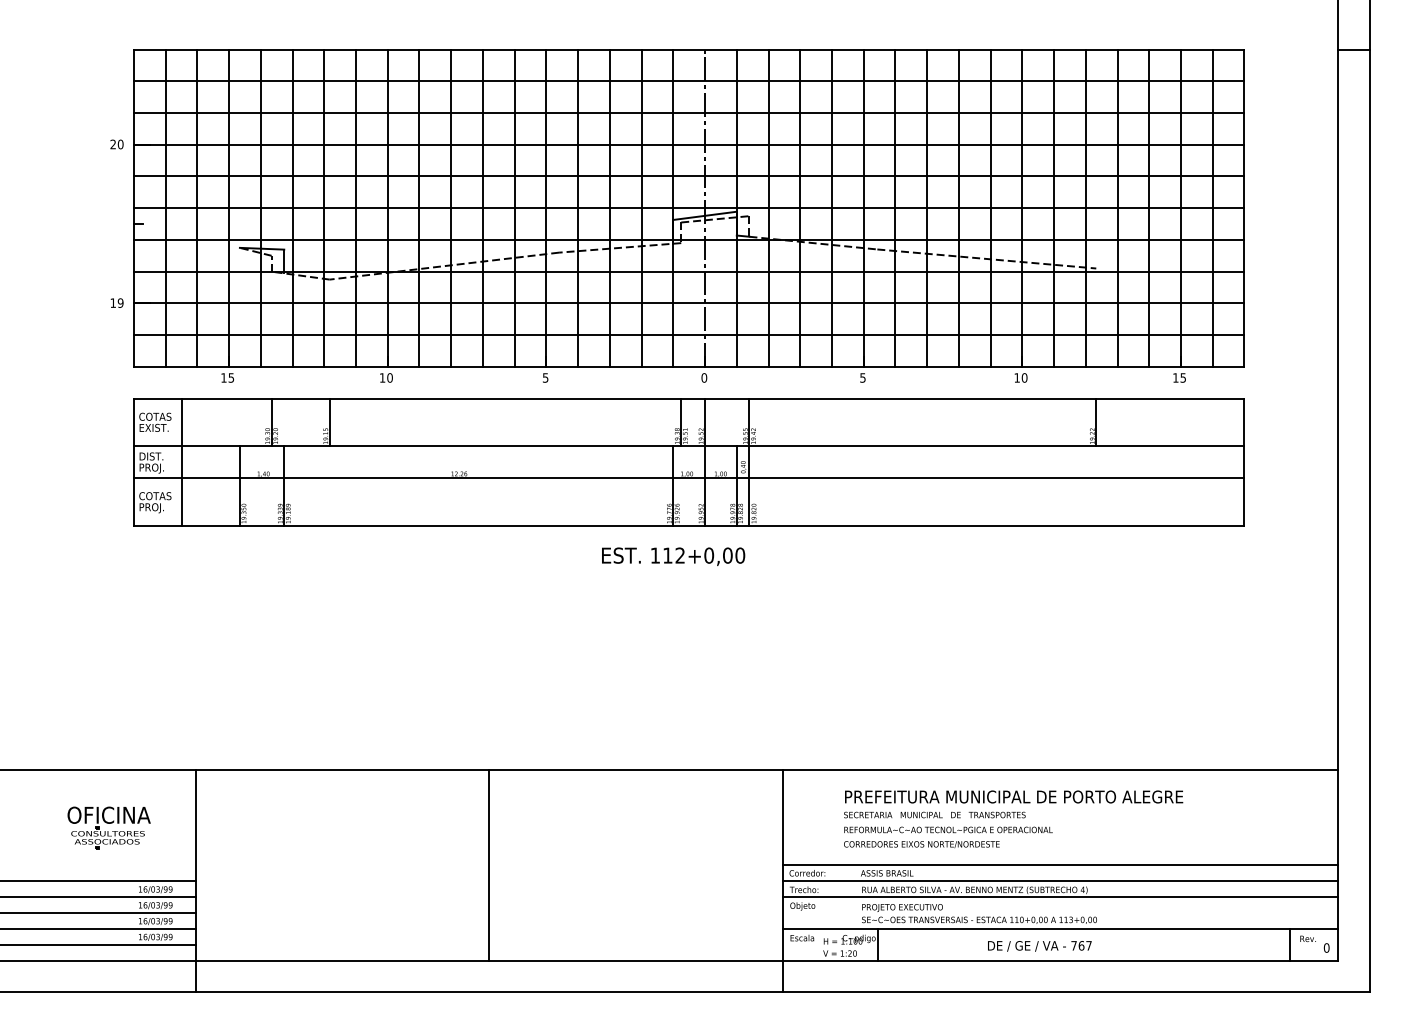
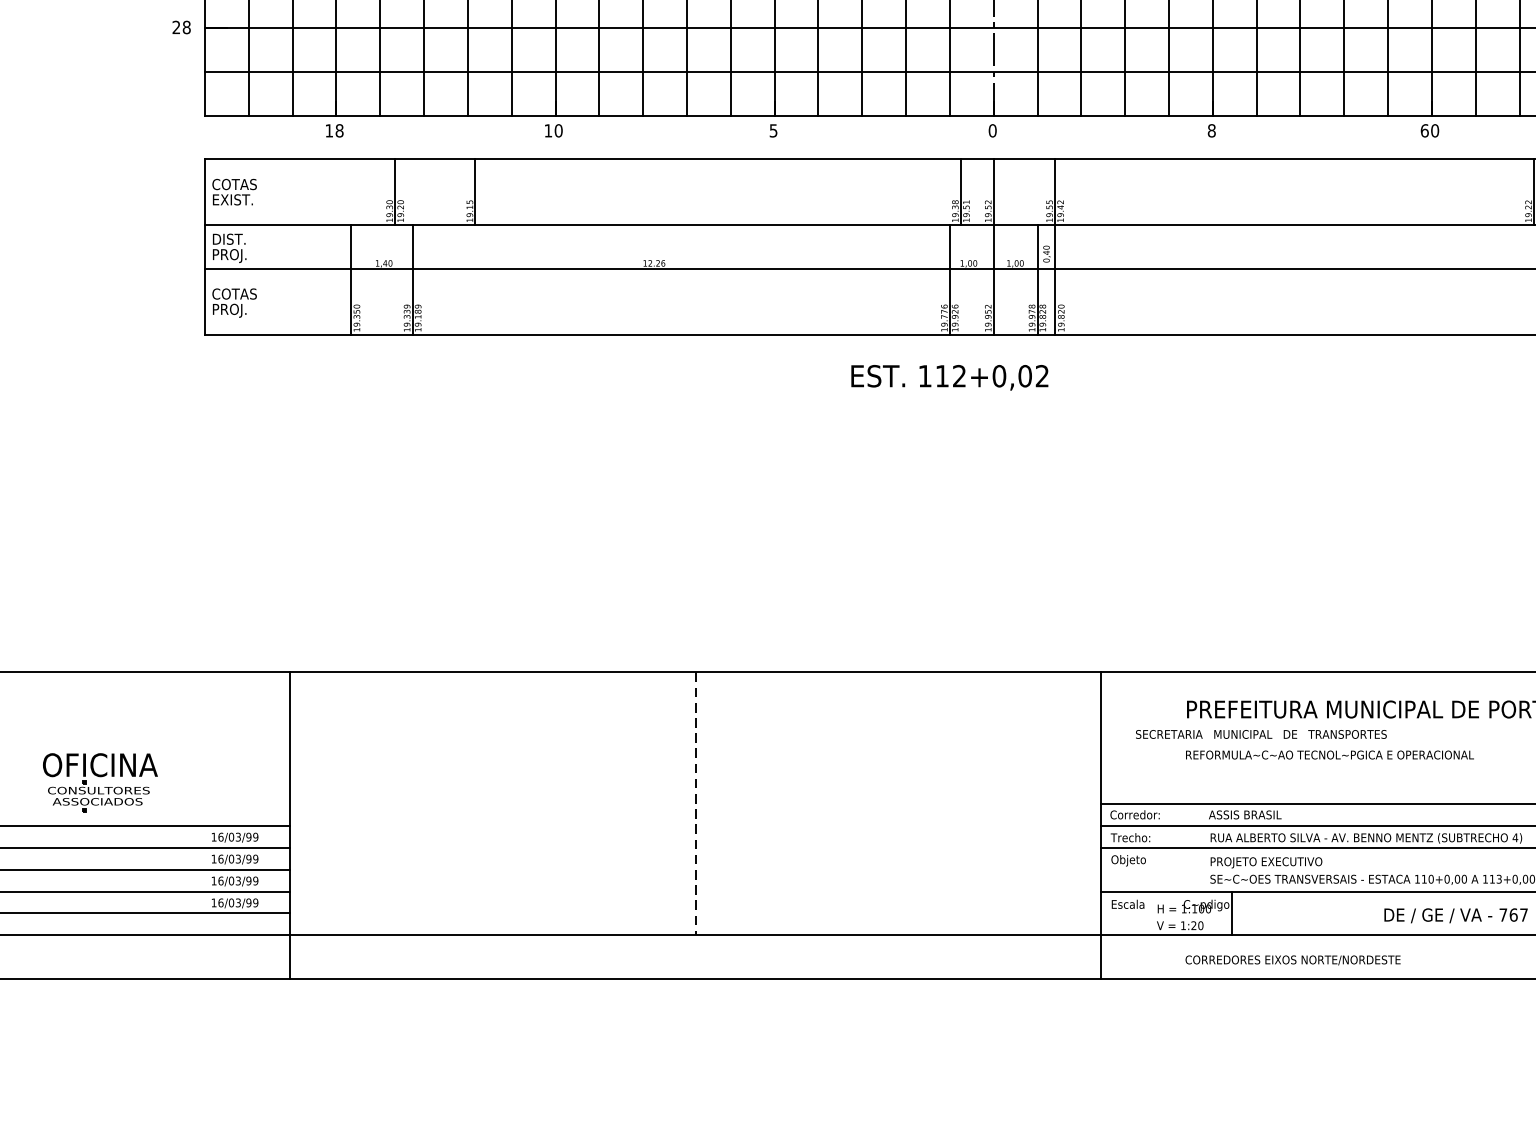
text: (116, 302) -> (180, 26), 19 -> 28
text: (231, 377) -> (339, 130), 15 -> 18
text: (862, 377) -> (1211, 130), 5 -> 8
text: (1017, 377) -> (1425, 130), 10 -> 60
line: (181, 461) -> (270, 246), removed
text: (740, 555) -> (1042, 376), 112+0,00 -> 112+0,02
text: (934, 814) -> (1260, 733), moved
part: (108, 827) -> (99, 782), moved
text: (921, 844) -> (1292, 960), moved
line: (489, 865) -> (696, 804), solid -> dashed

